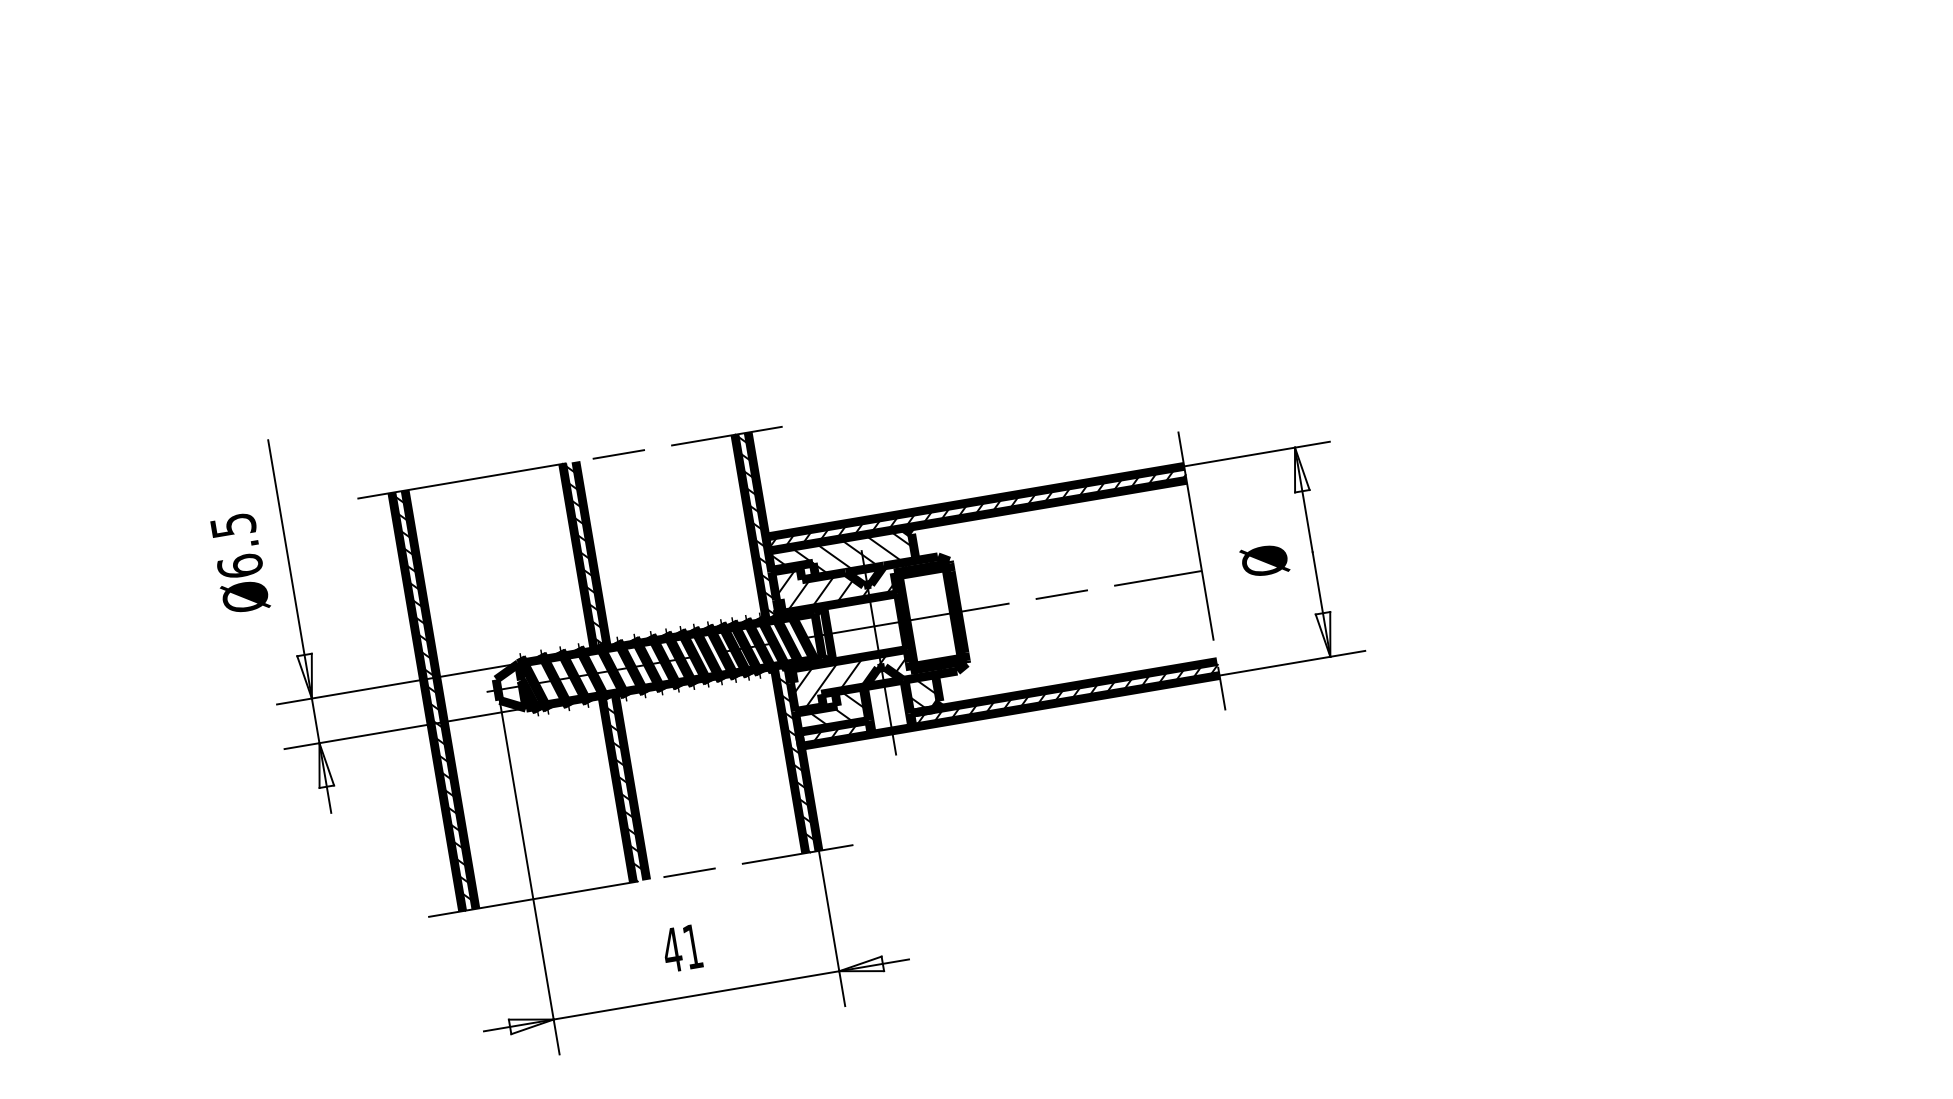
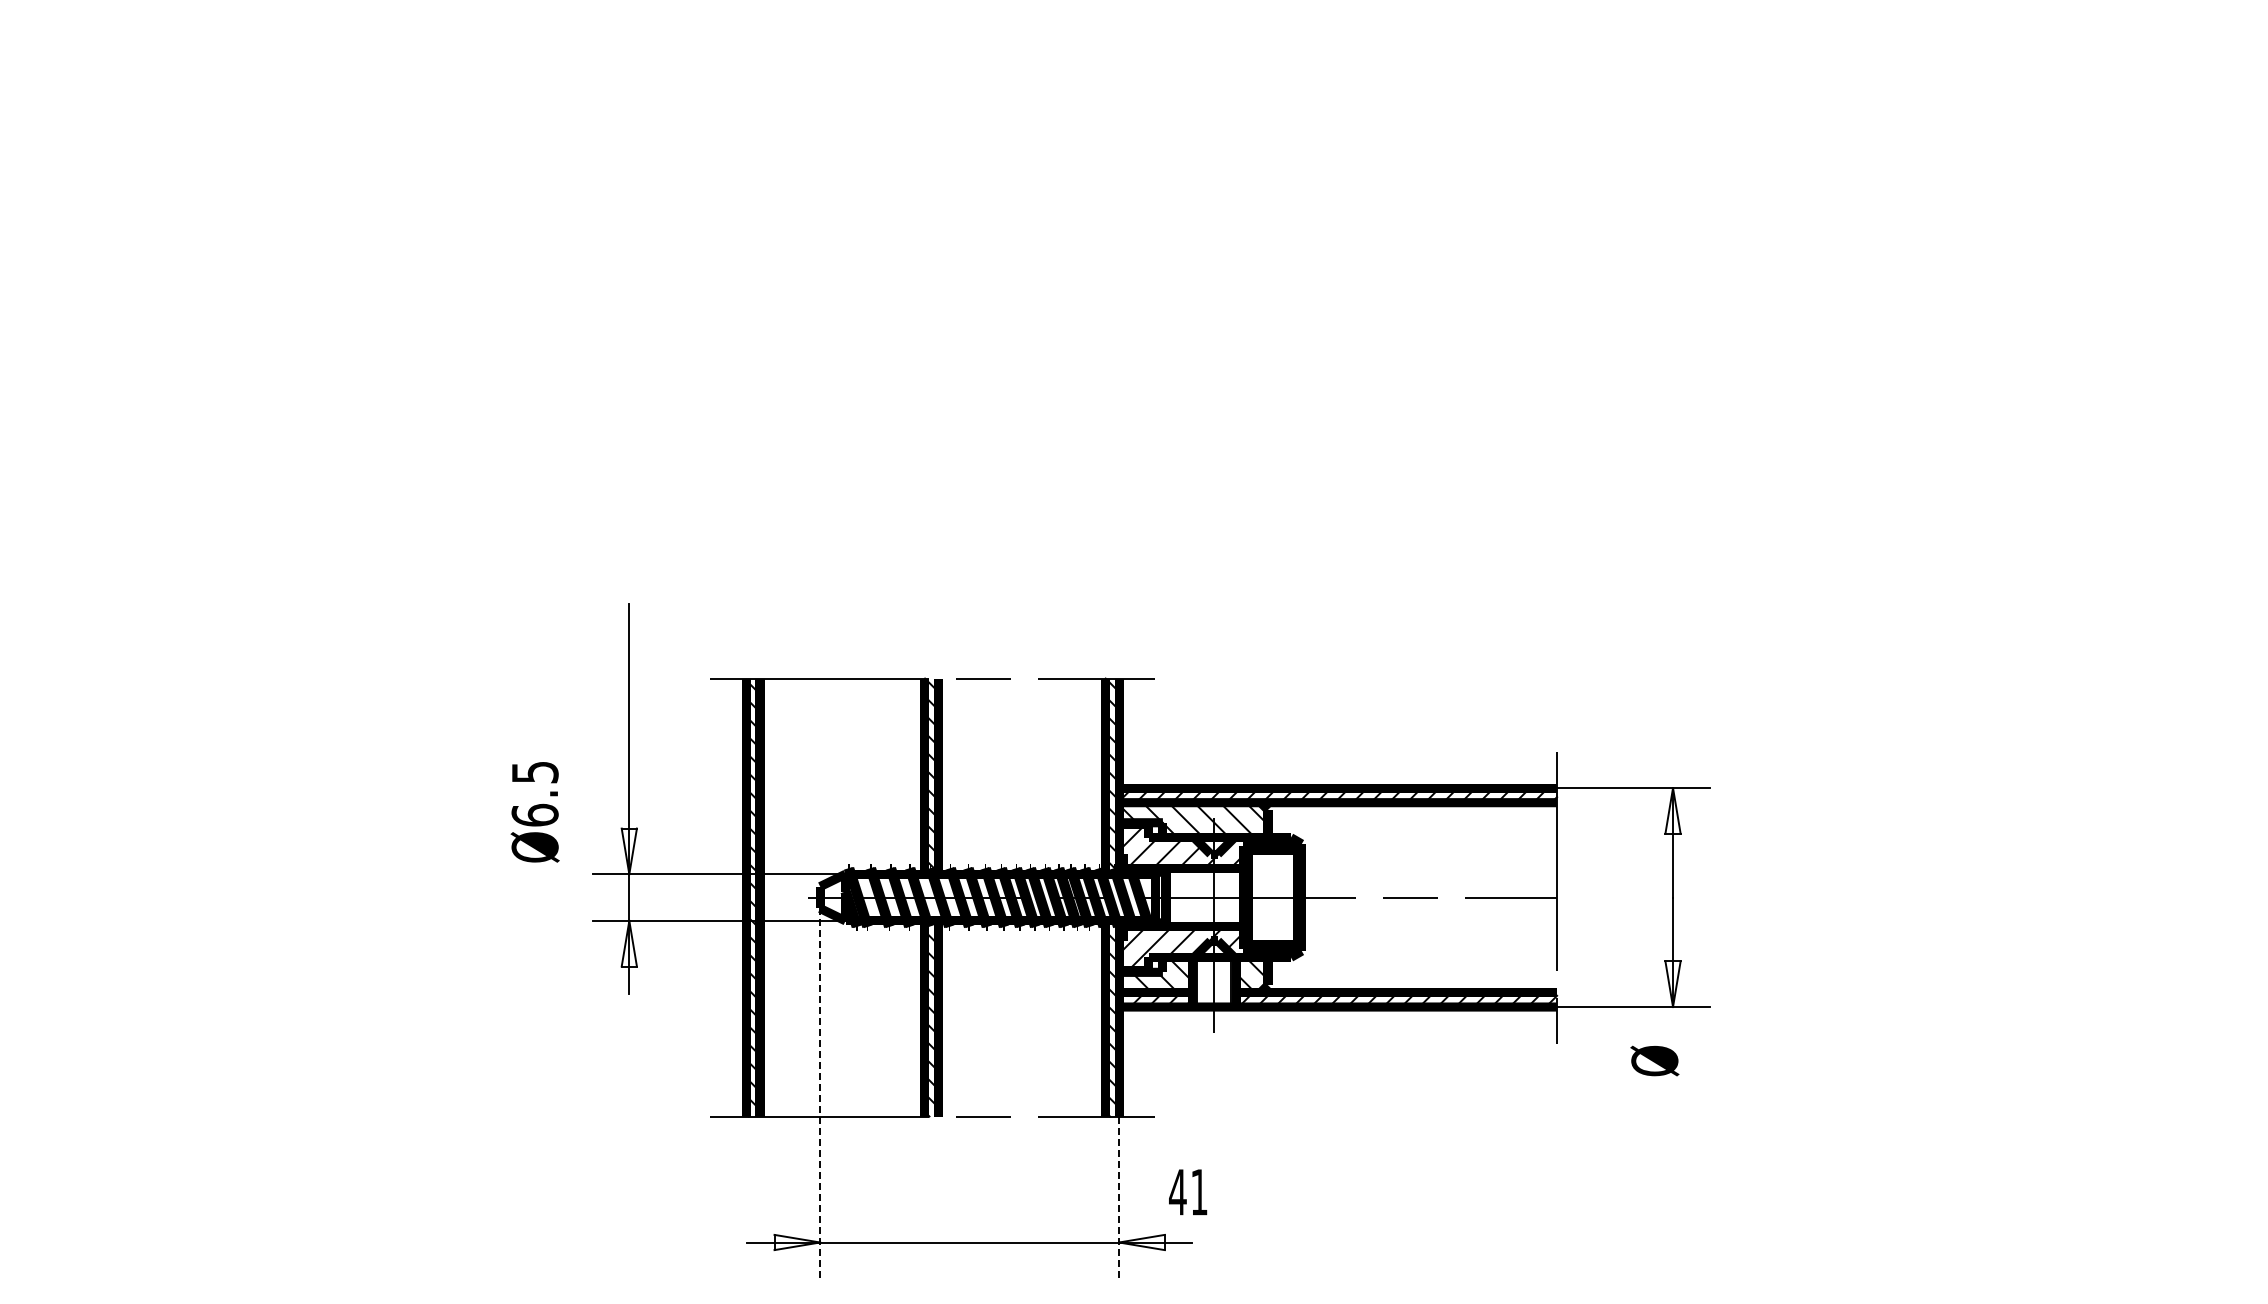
text: (1264, 560) -> (1654, 1060), moved
text: (239, 563) -> (534, 812), moved
line: (530, 878) -> (820, 1094), solid -> dashed
line: (832, 929) -> (1119, 1198), solid -> dashed
text: (682, 947) -> (1188, 1191), moved

